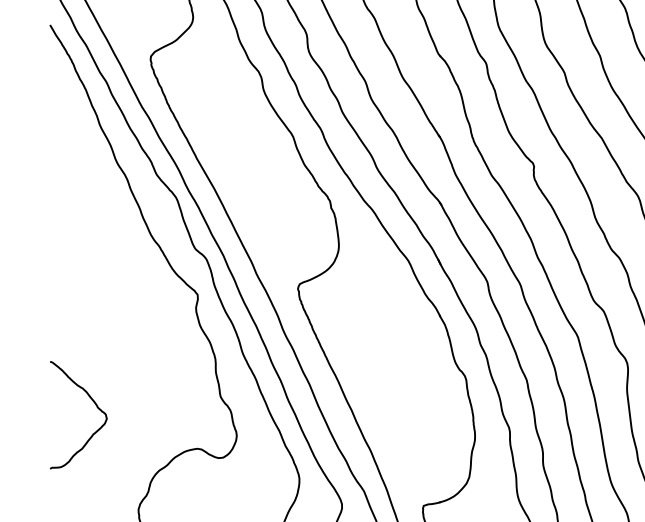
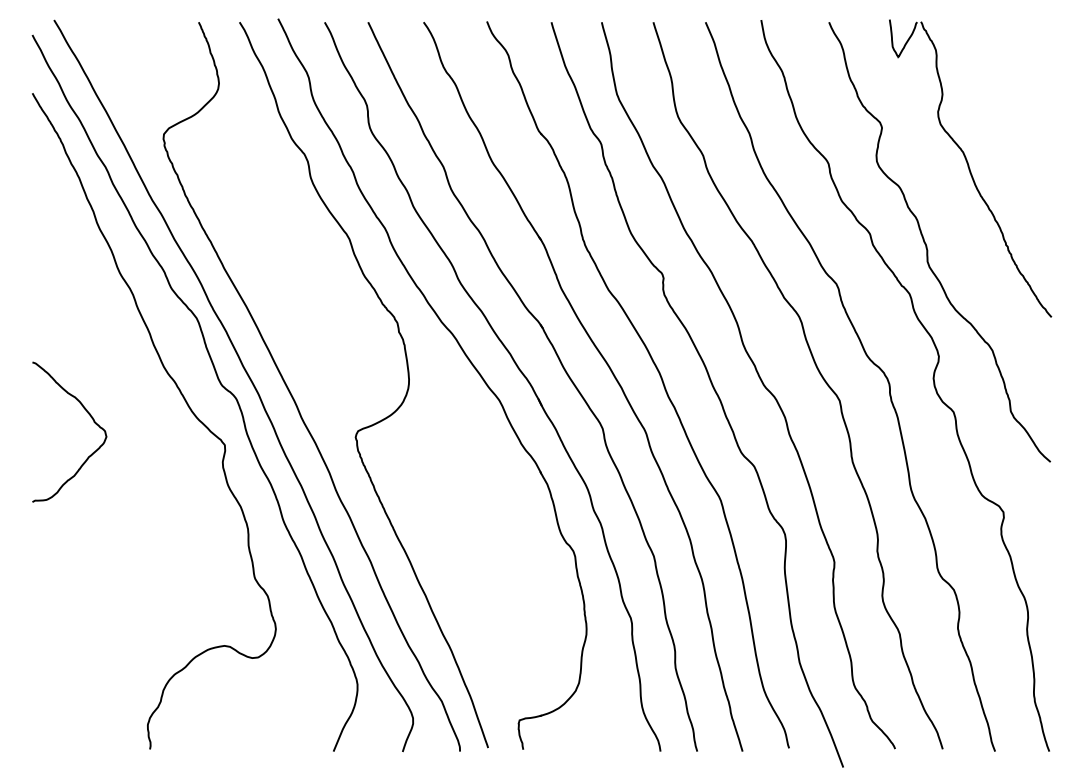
curve: (94, 403) -> (90, 417), moved

